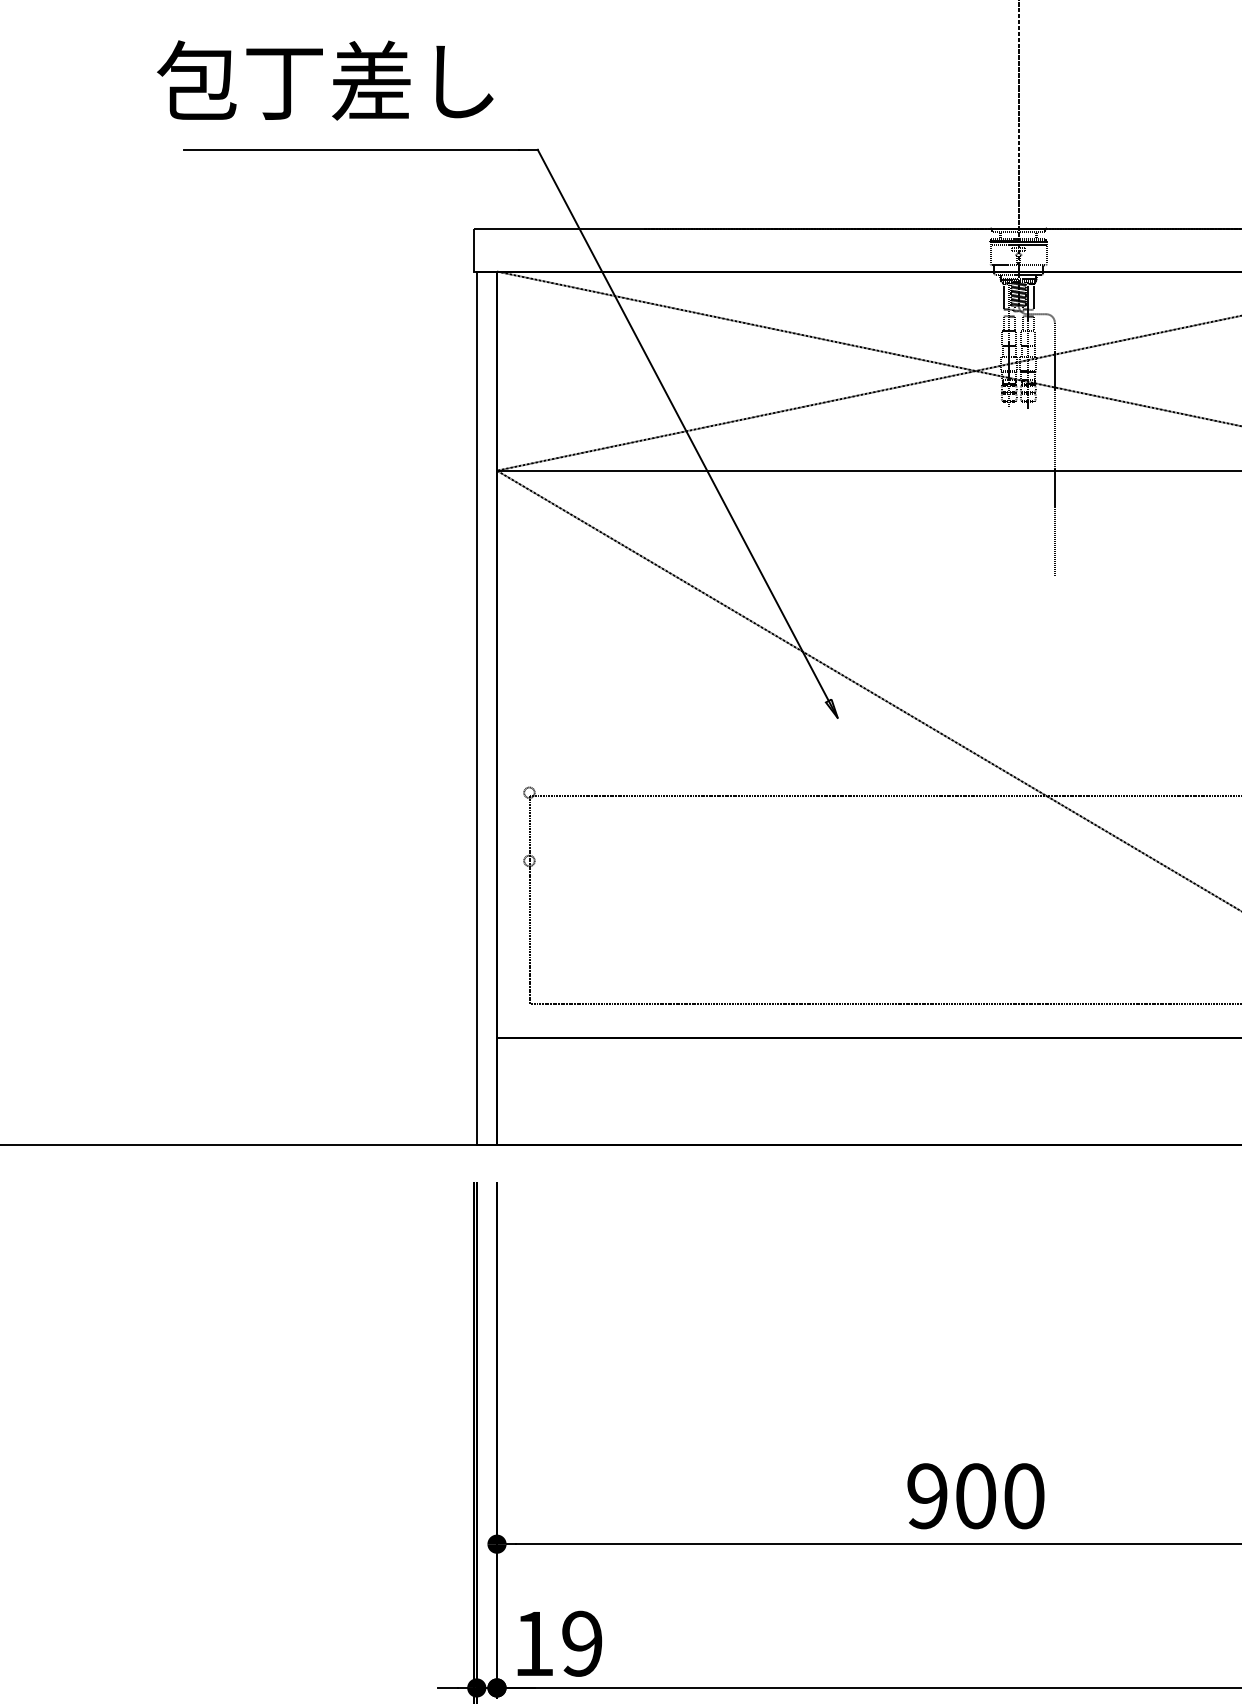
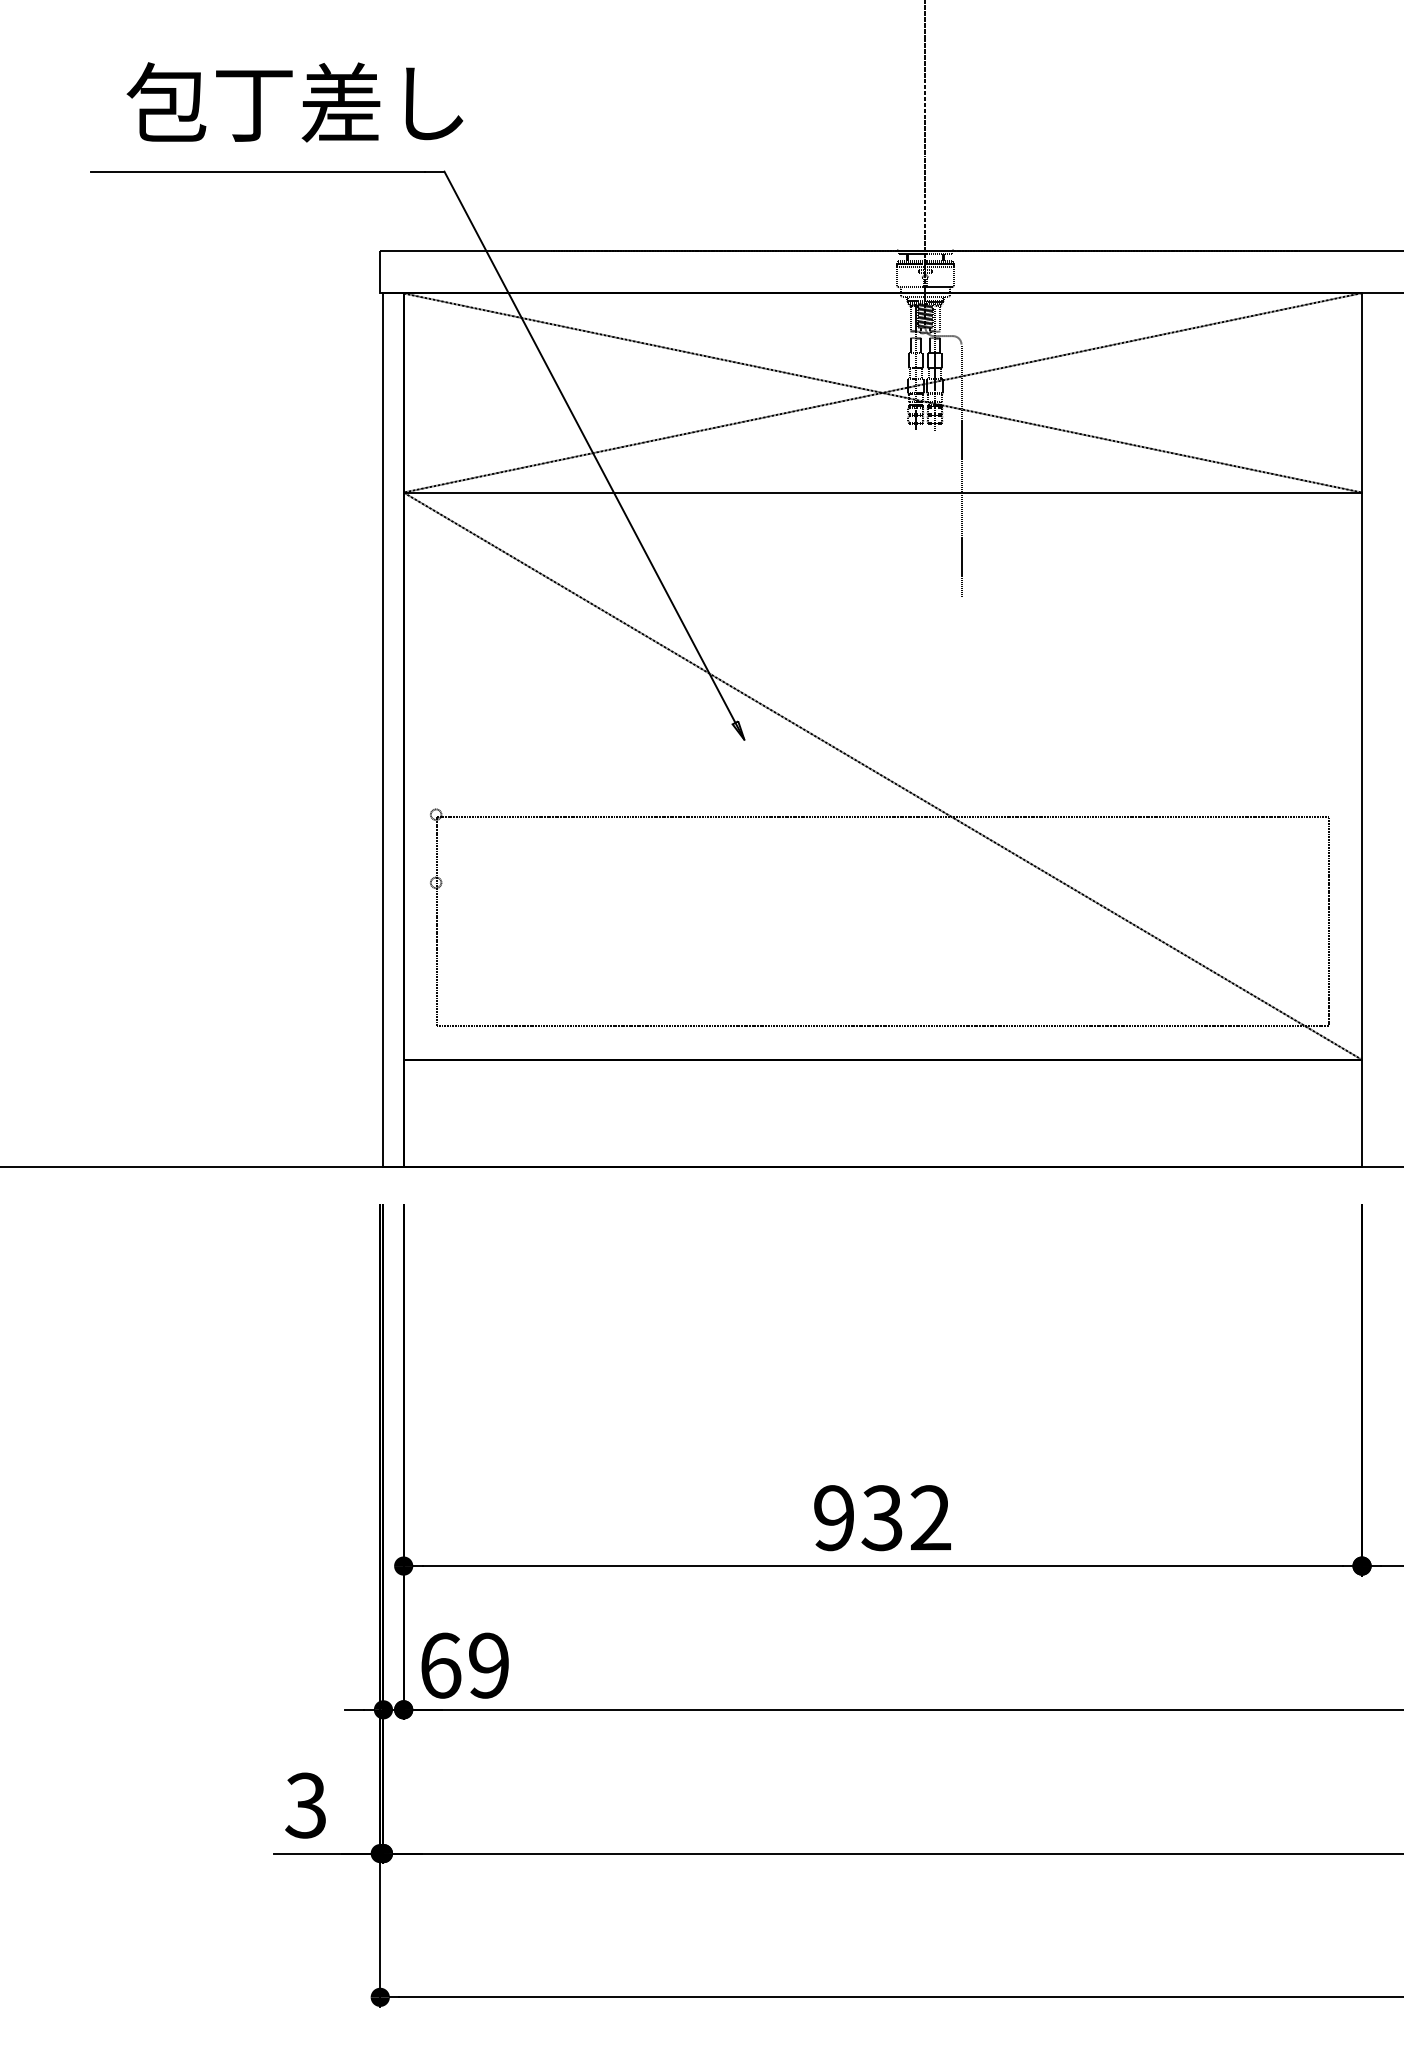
text: (324, 80) -> (294, 102), moved
text: (999, 1496) -> (906, 1518), 900 -> 932
text: (534, 1643) -> (441, 1665), 19 -> 69

